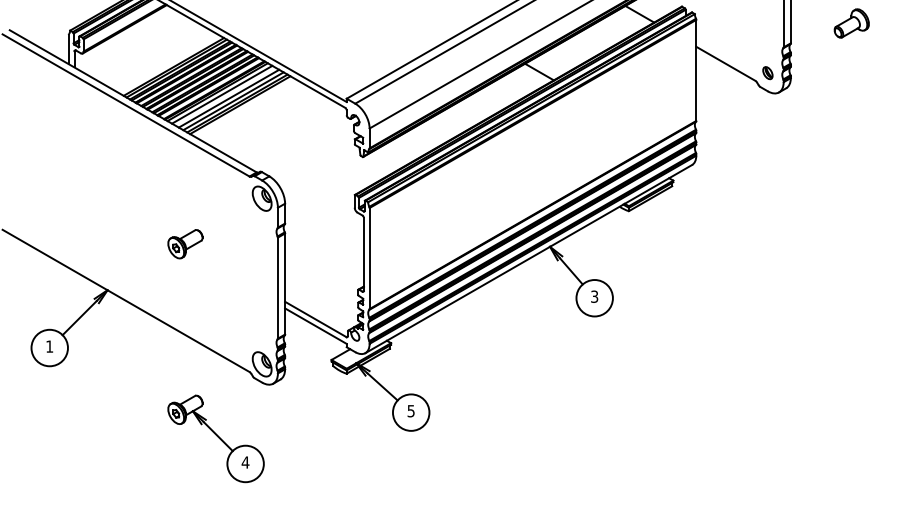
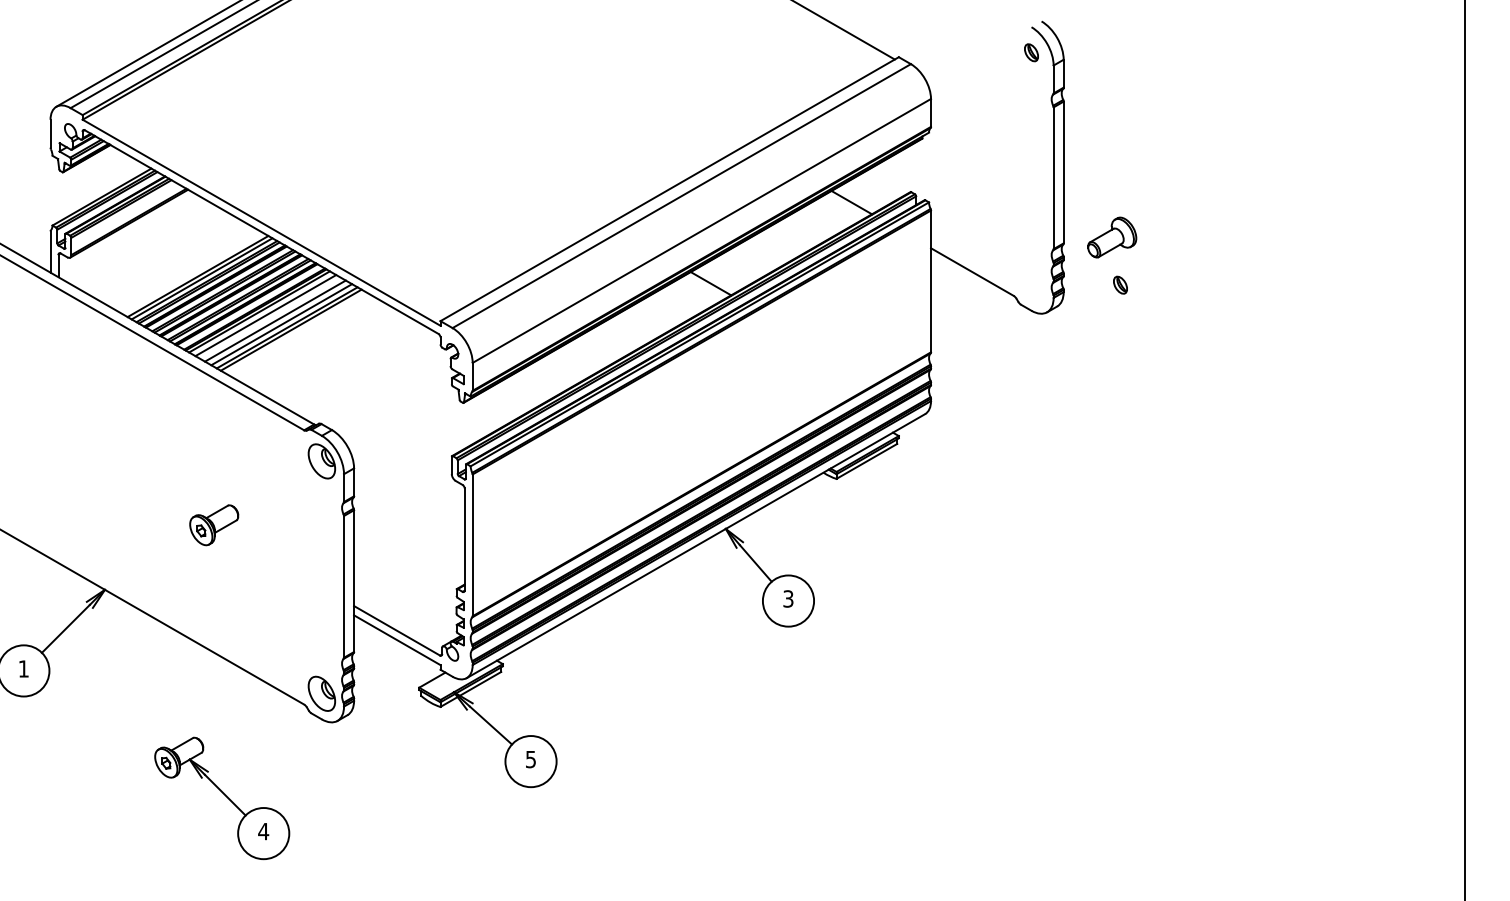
part: (851, 23) -> (1112, 237), moved
part: (767, 72) -> (1120, 284), moved
part: (216, 438) -> (222, 798), moved

